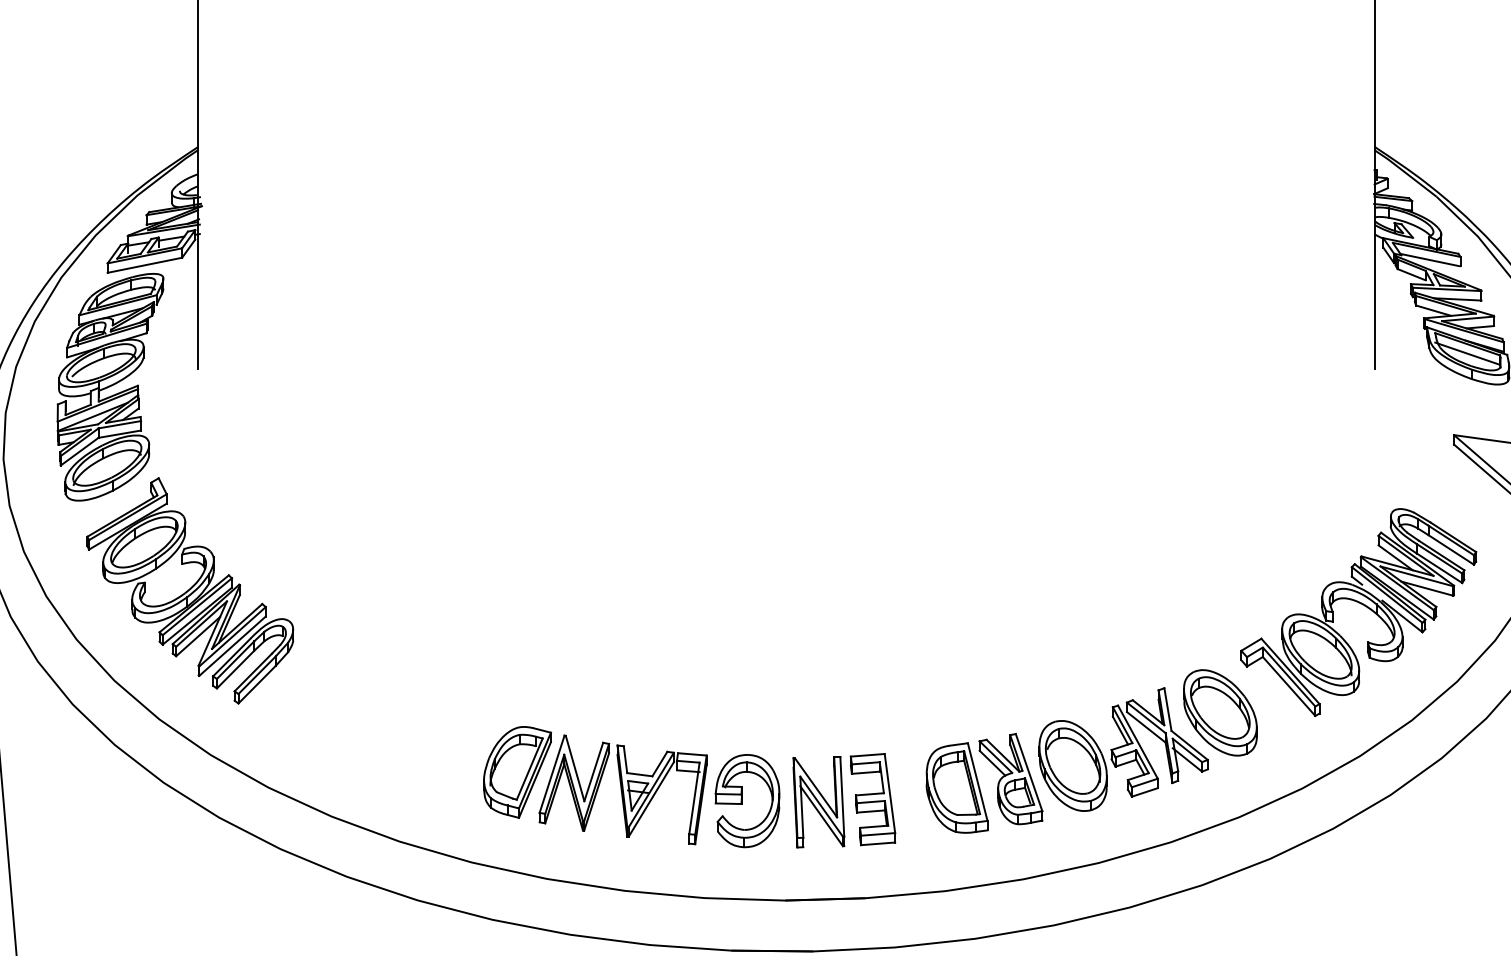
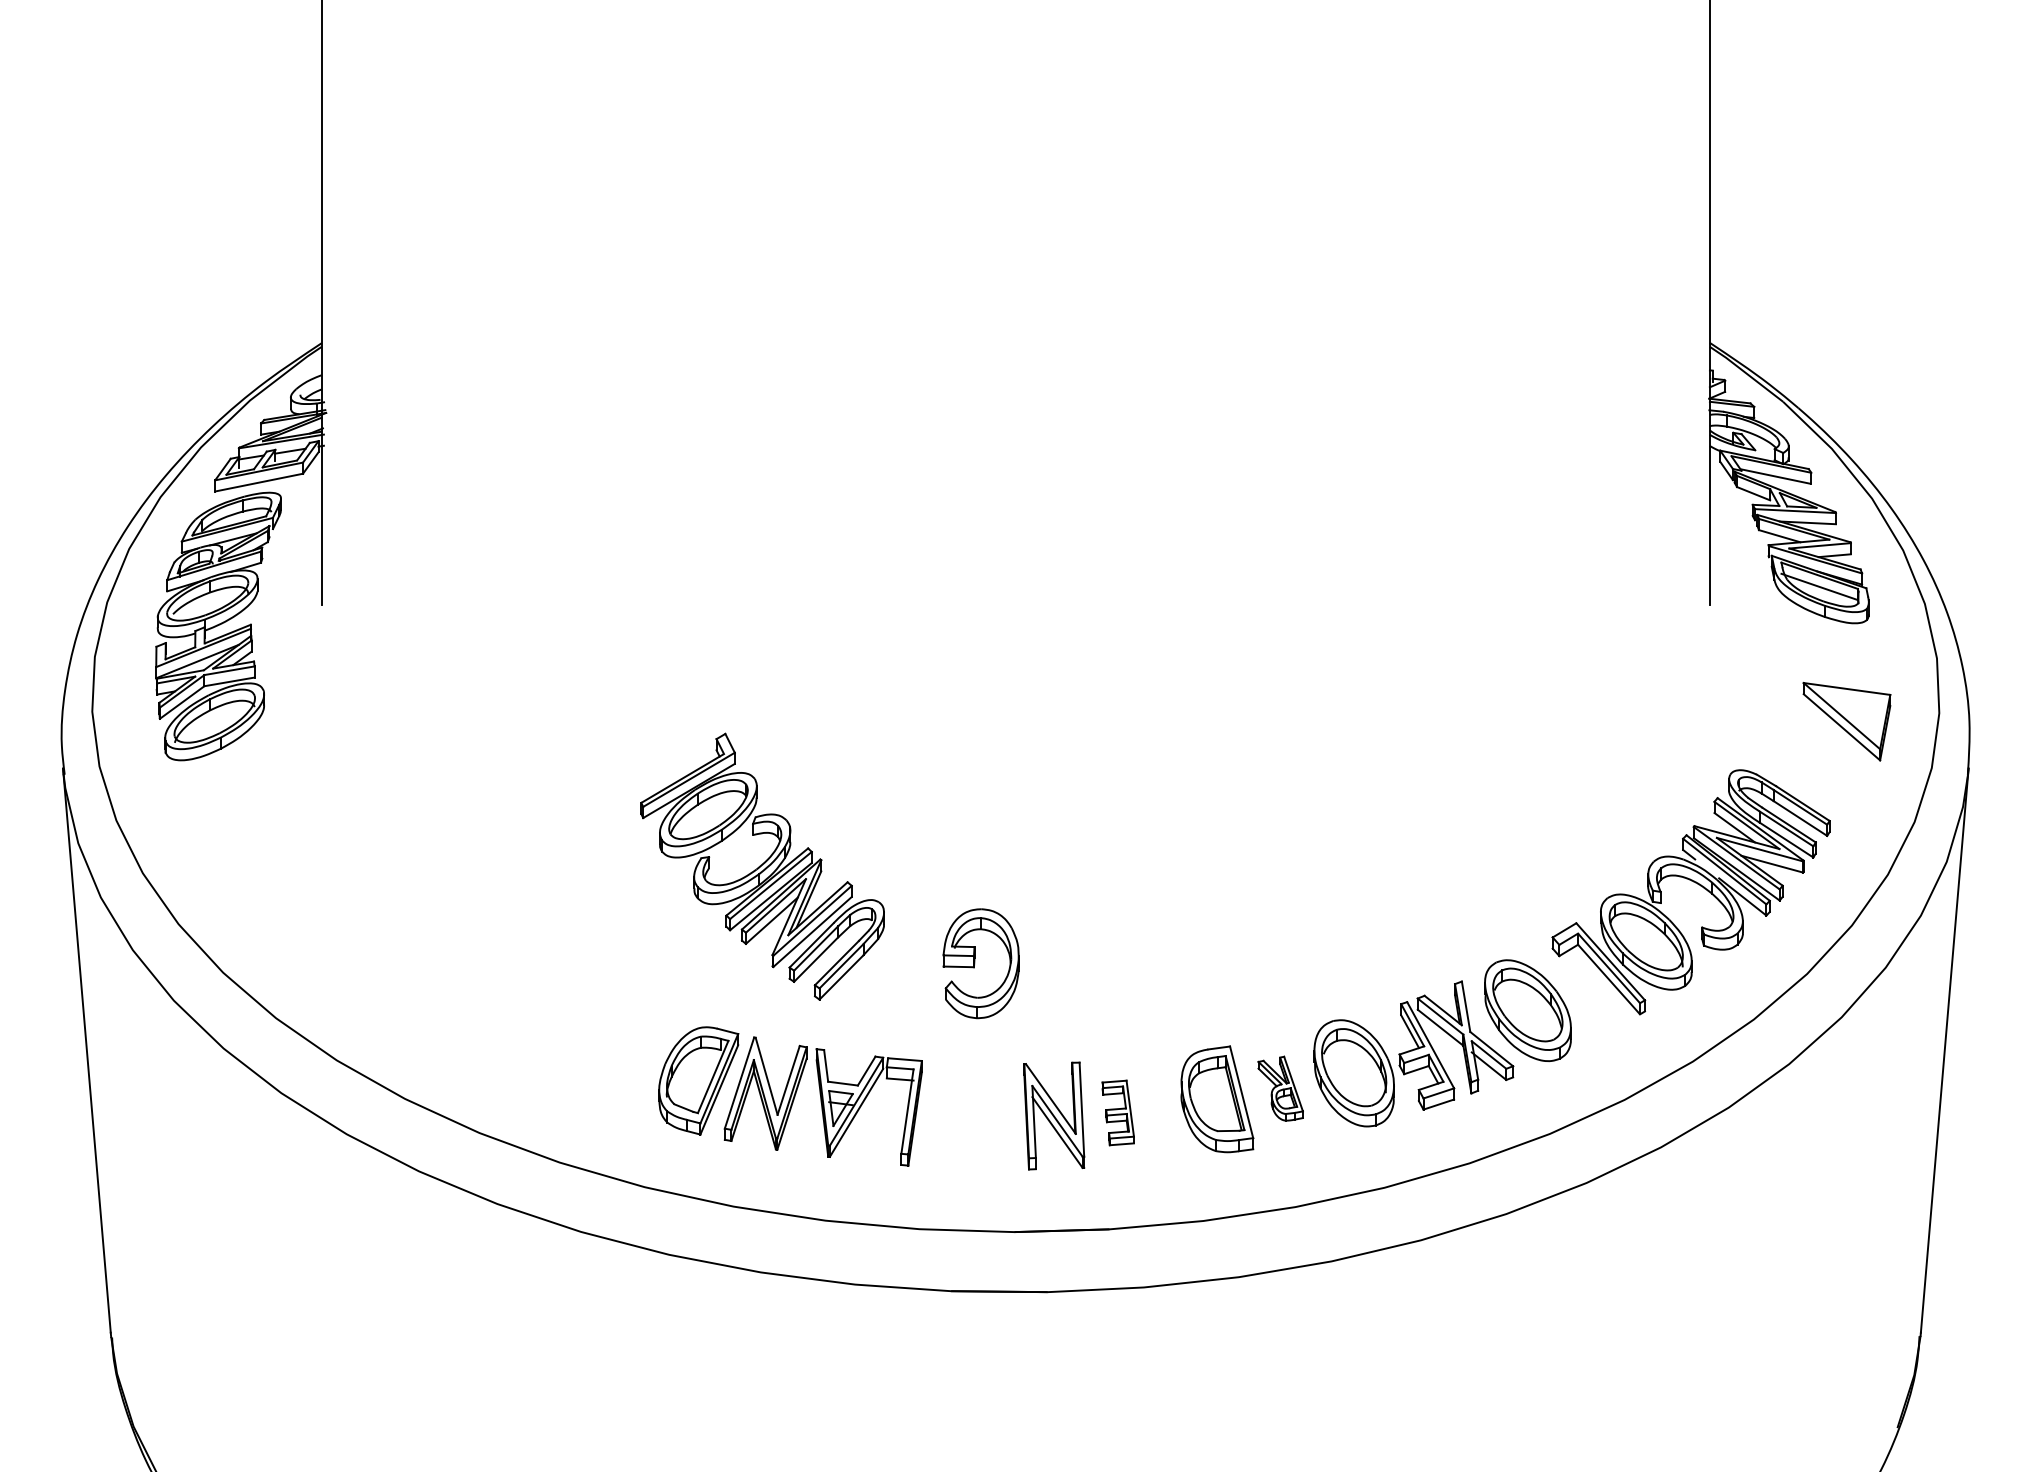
part: (190, 590) -> (762, 866), moved
part: (1010, 778) -> (1280, 1088), size x0.6
part: (873, 799) -> (1118, 1112), size x0.6
part: (747, 800) -> (980, 963), moved

